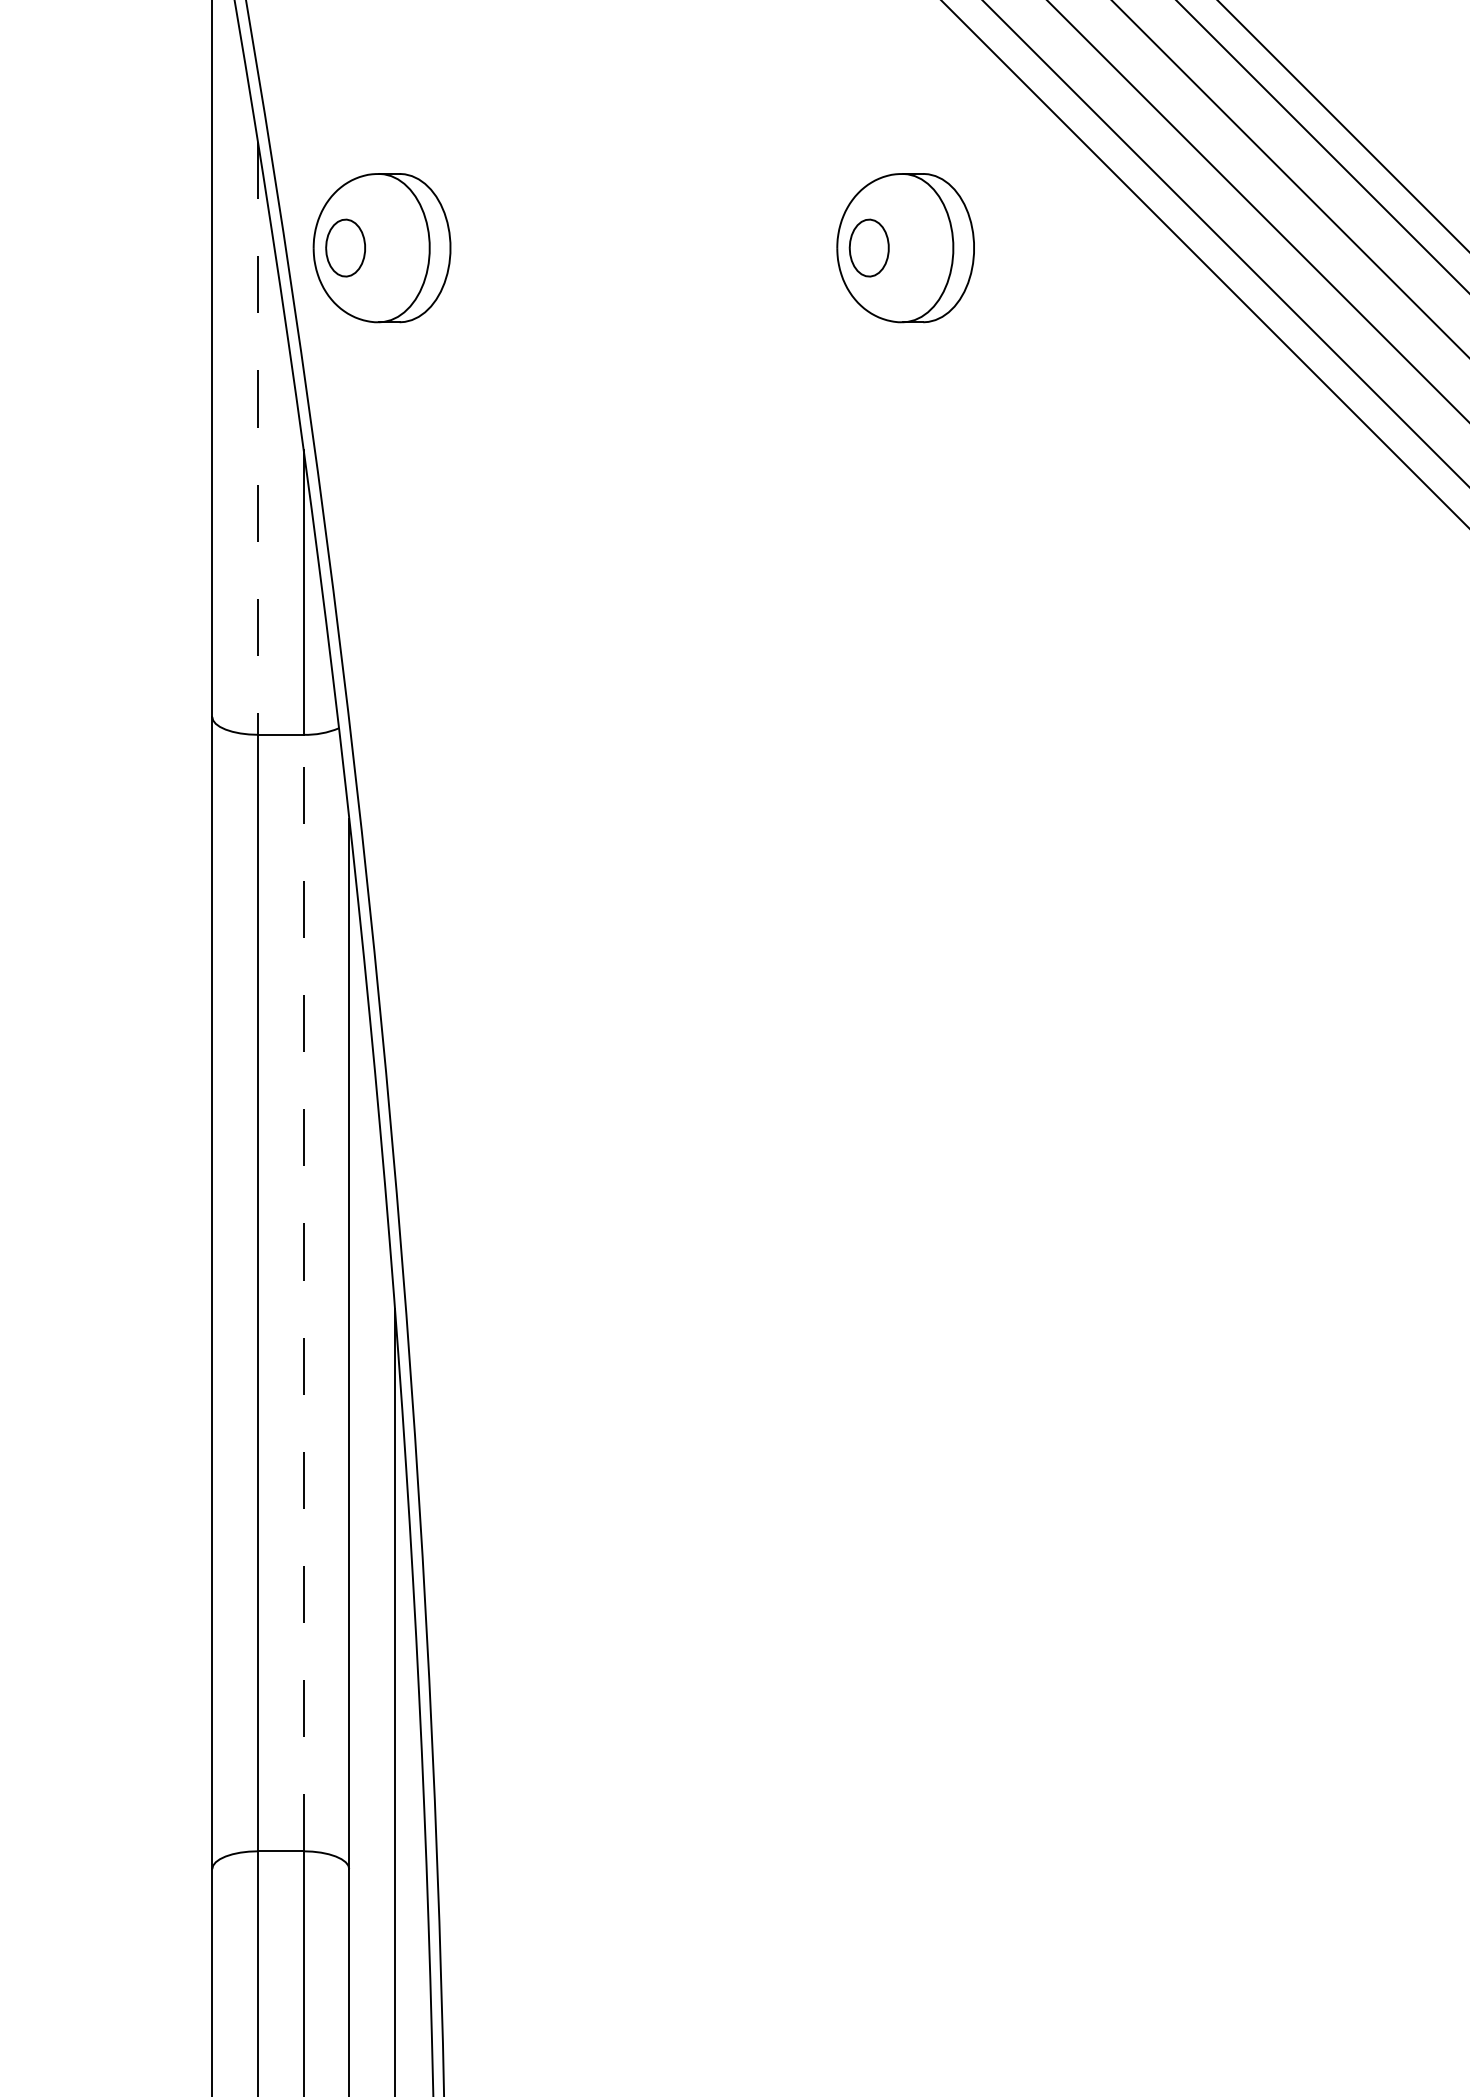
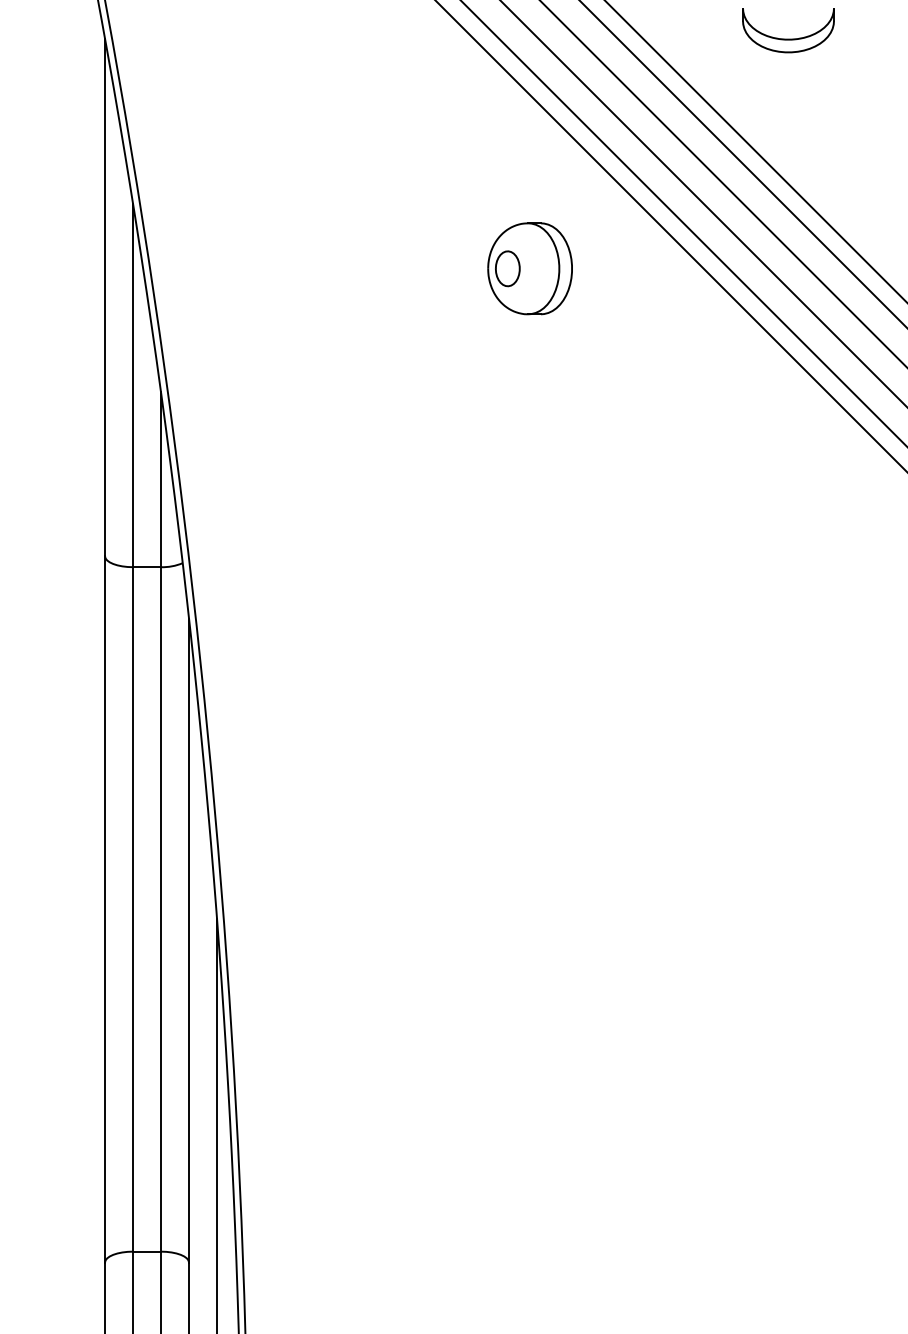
part: (381, 247) -> (208, 268), removed
line: (258, 438) -> (133, 385), dashed -> solid
line: (304, 1291) -> (161, 908), dashed -> solid

